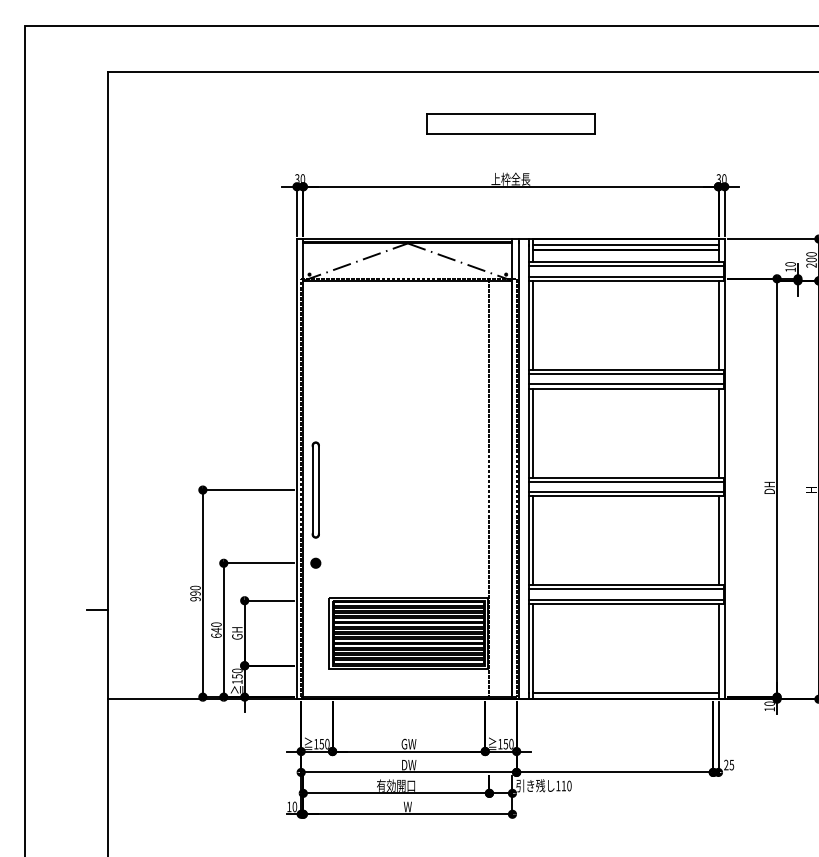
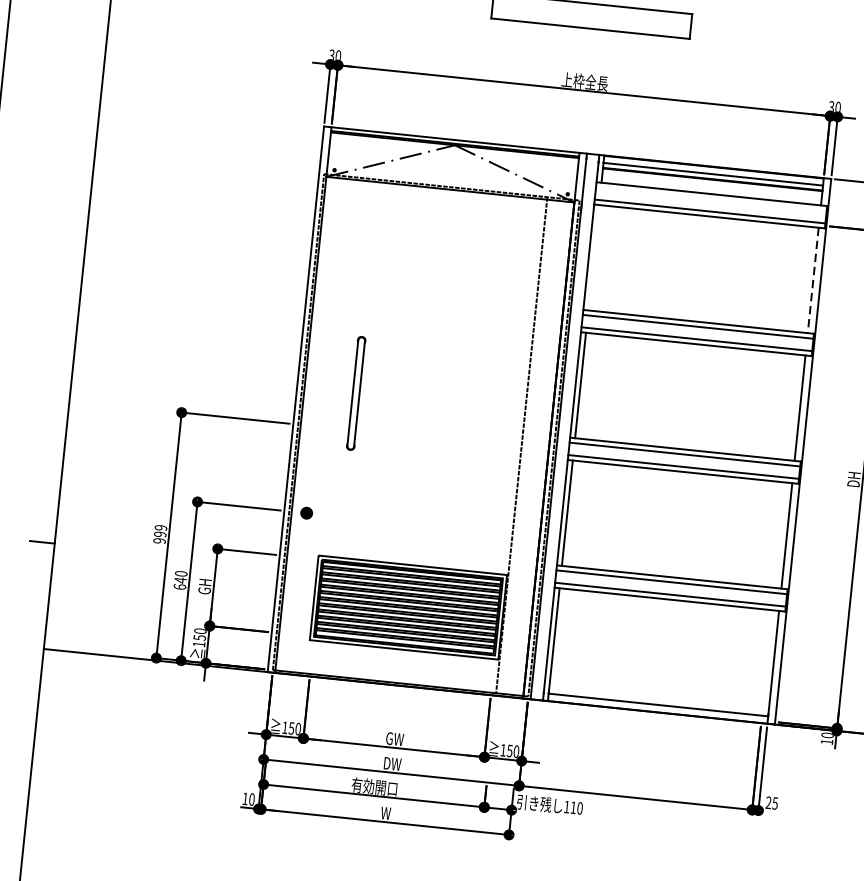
line: (626, 266) -> (711, 199), removed
line: (533, 324) -> (594, 256), removed
line: (718, 325) -> (813, 280), solid -> dashed
part: (315, 489) -> (355, 392), moved
text: (195, 588) -> (160, 528), 990 -> 999

